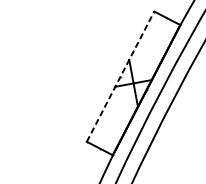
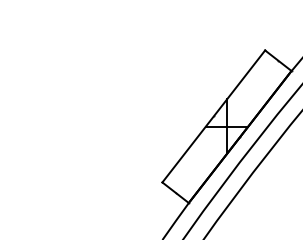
line: (120, 76) -> (213, 116), dashed -> solid

